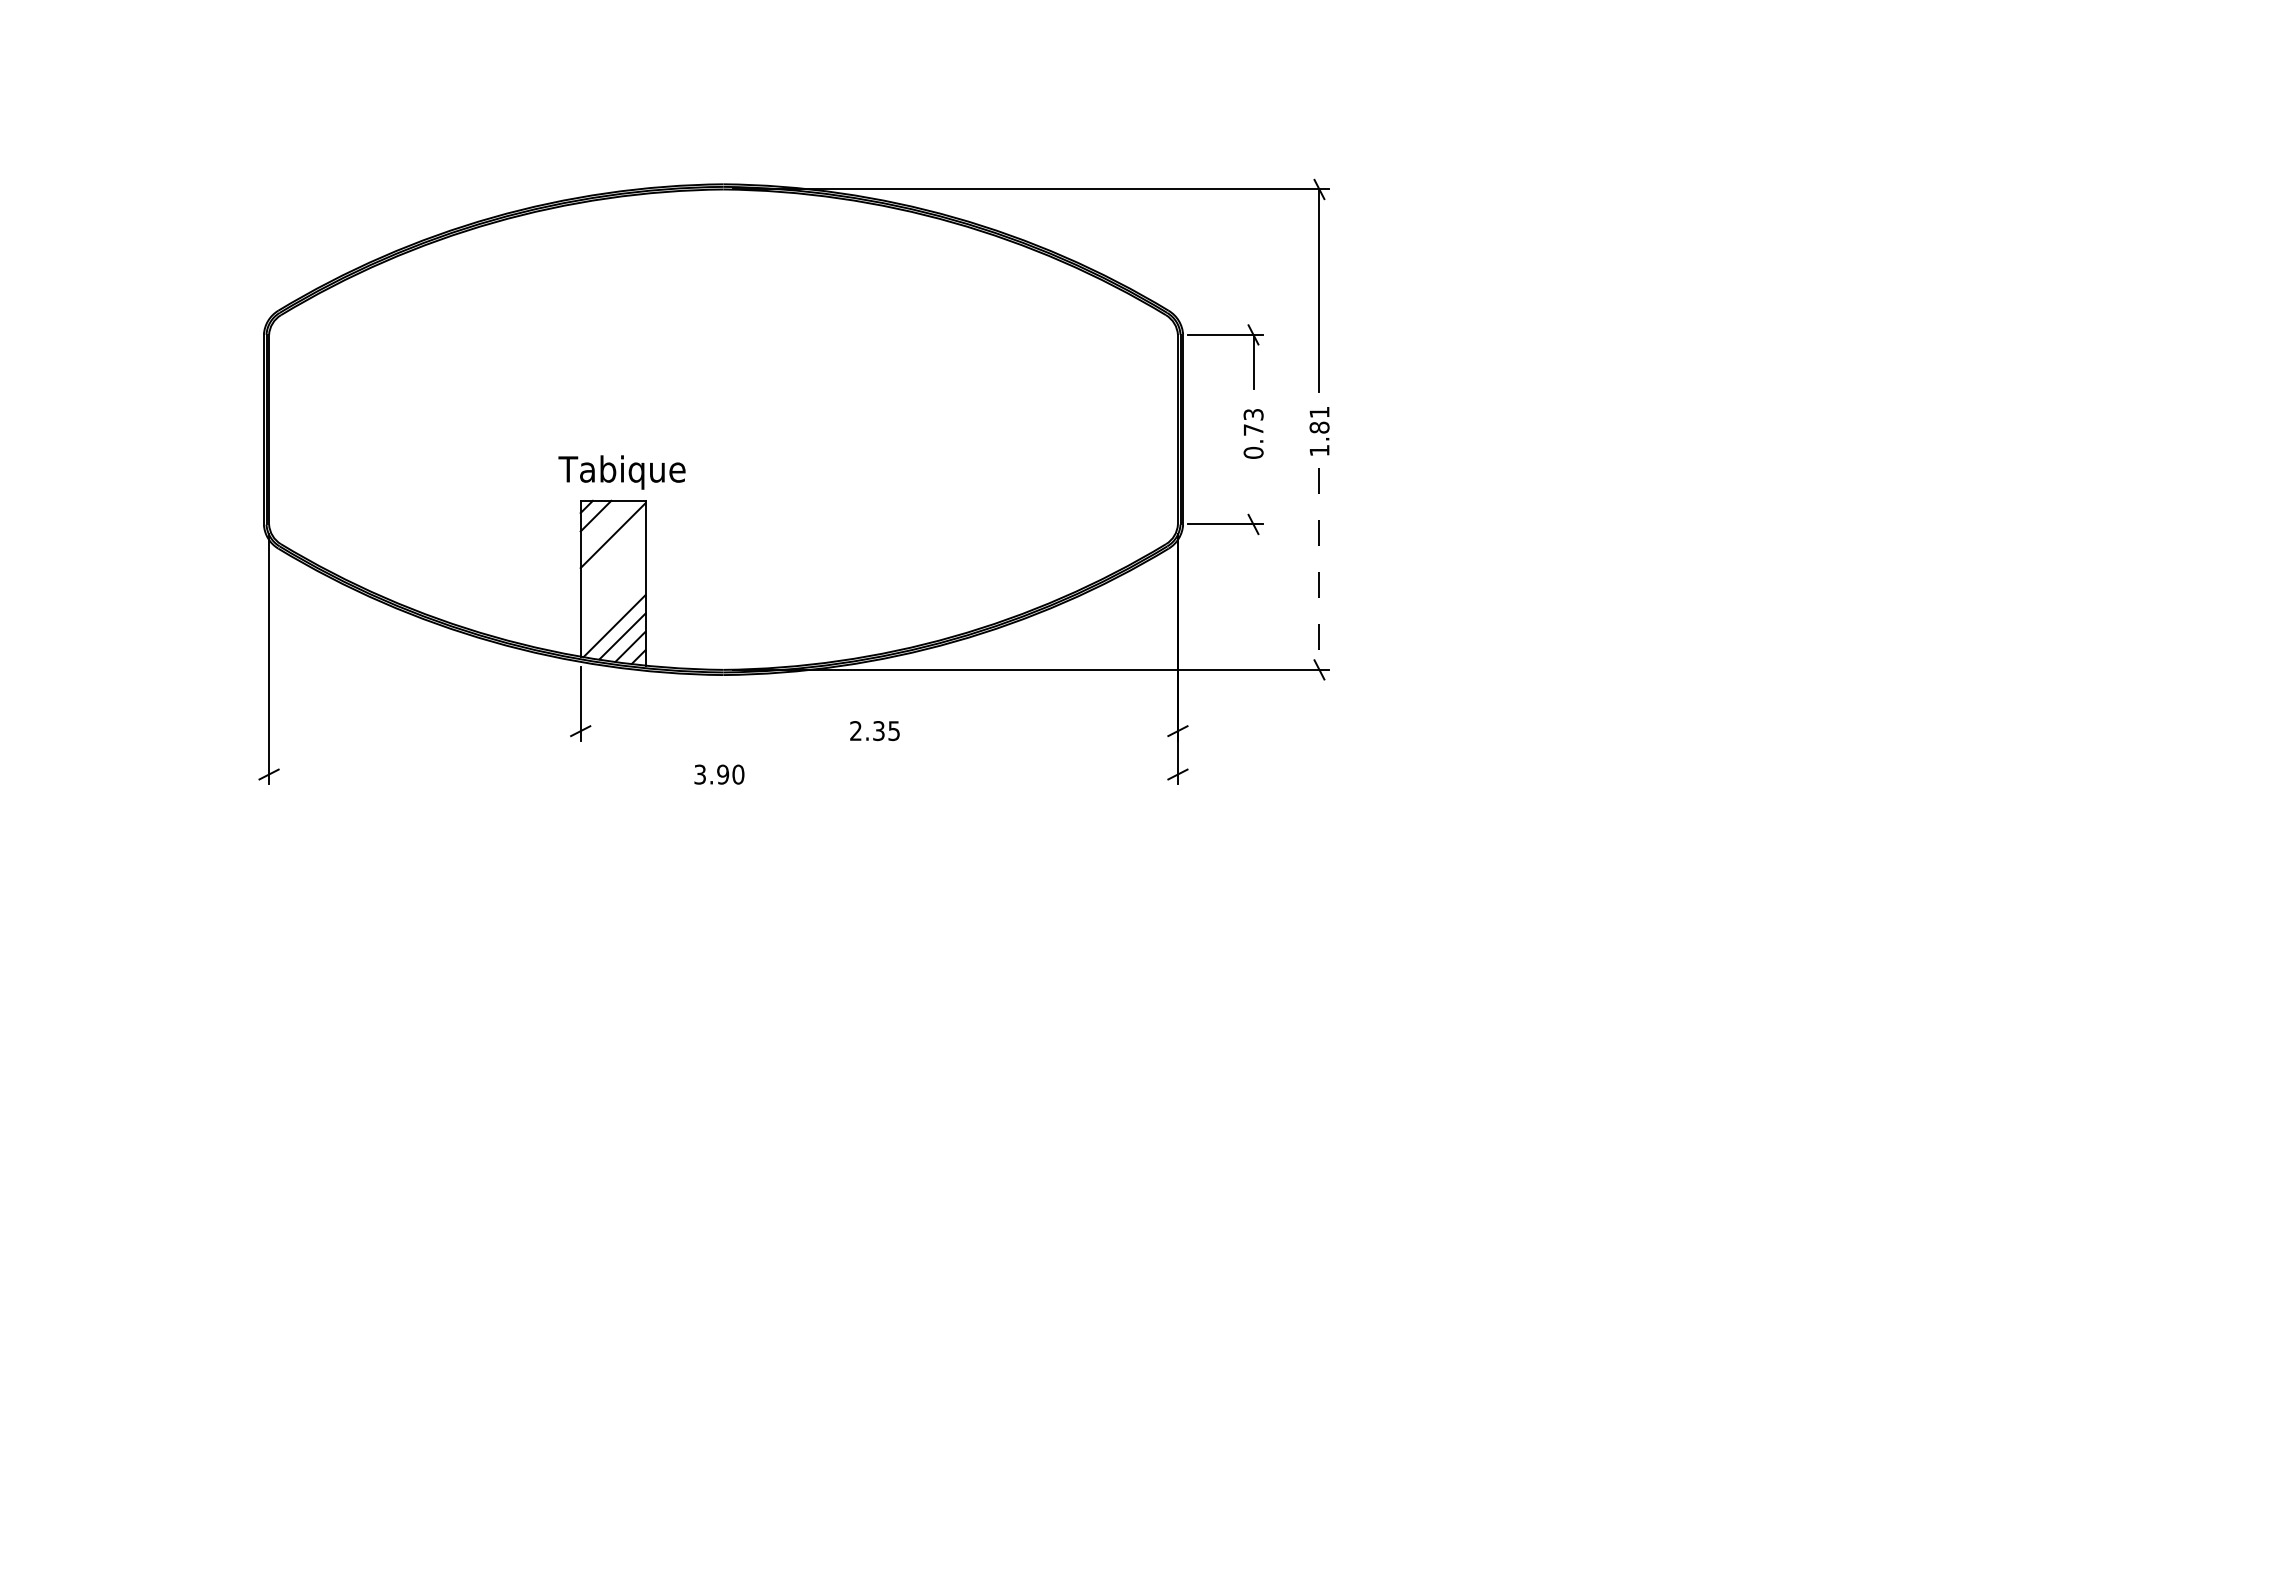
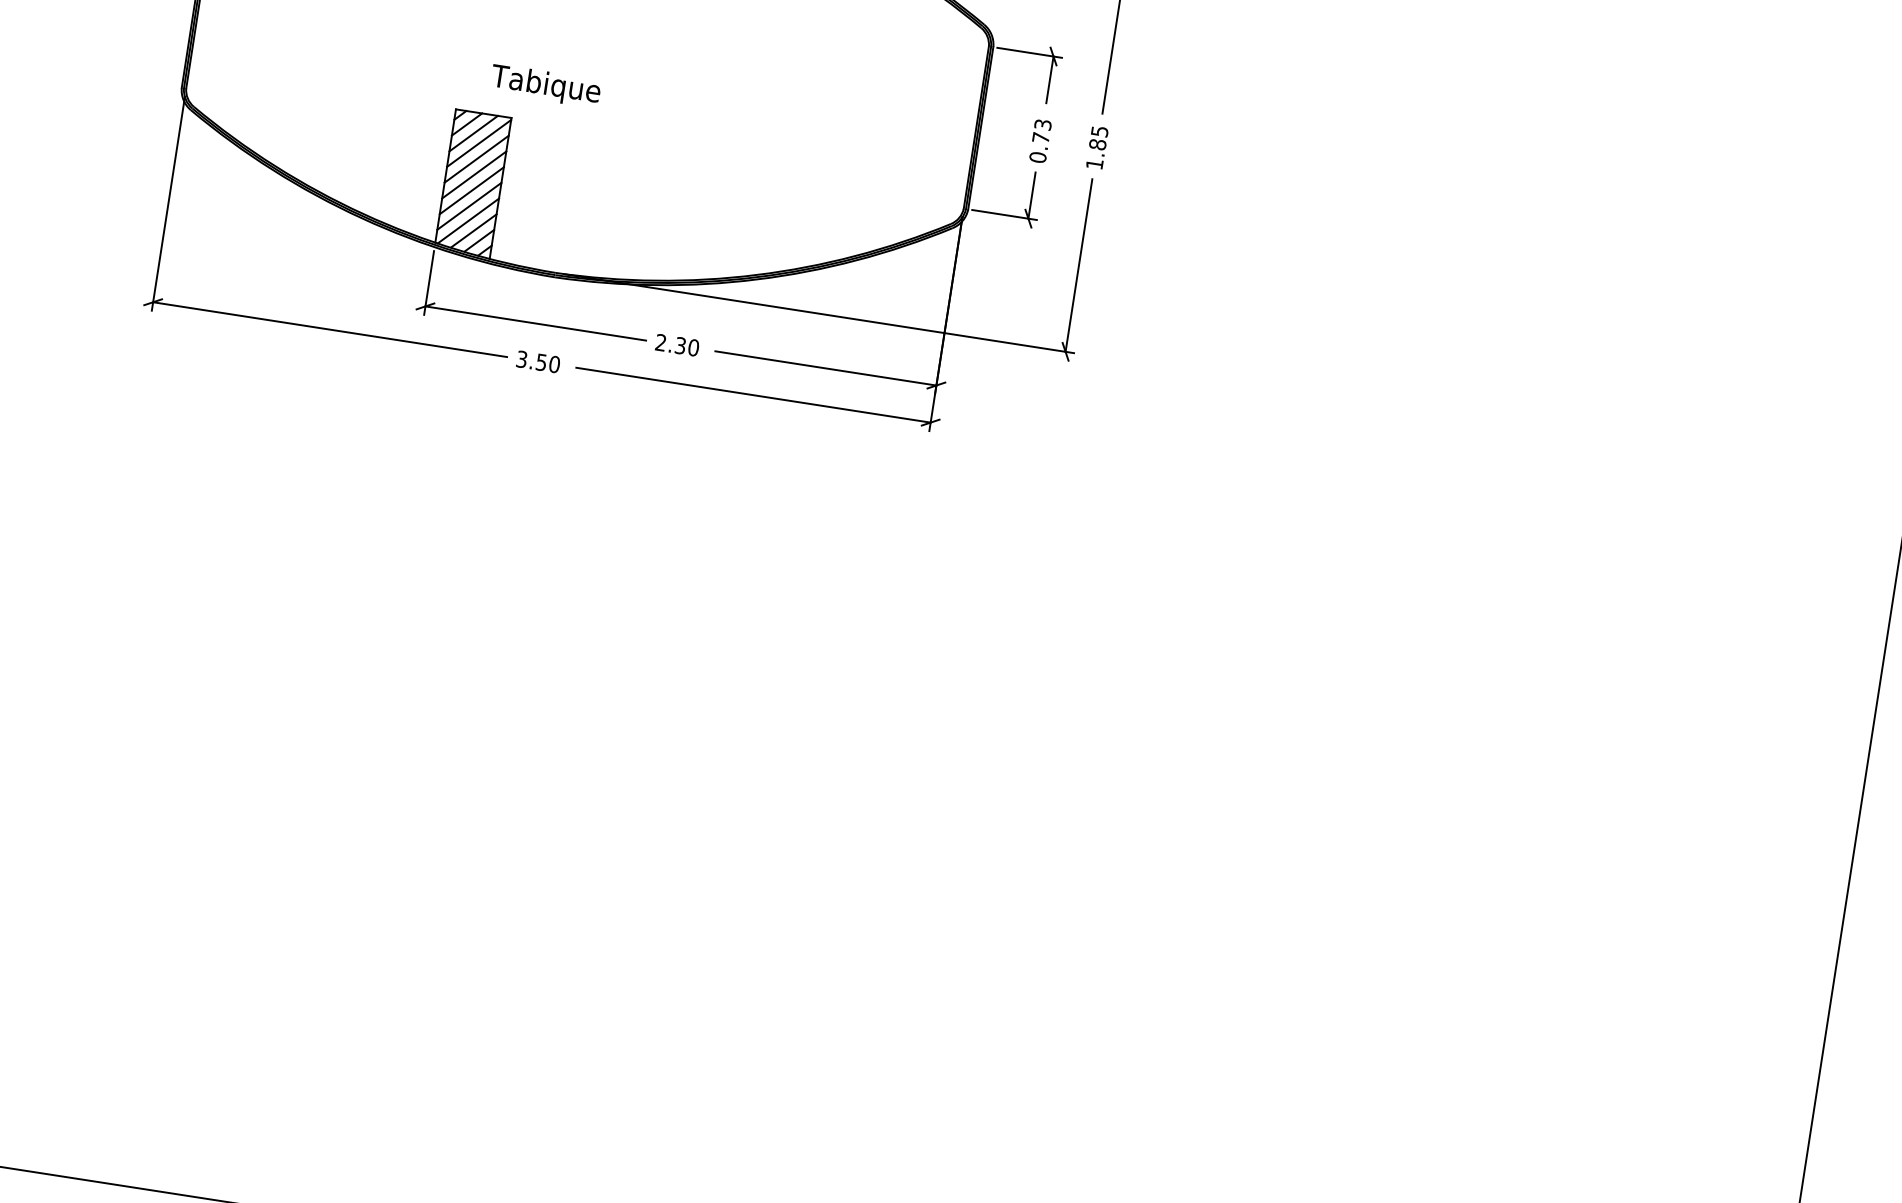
text: (1319, 412) -> (1099, 131), 1.81 -> 1.85
text: (621, 472) -> (545, 86), moved
line: (1253, 497) -> (1032, 195), added
line: (604, 524) -> (473, 132), added
line: (612, 553) -> (476, 158), added
line: (1319, 569) -> (1078, 265), dashed -> solid
line: (612, 572) -> (473, 174), added
line: (612, 590) -> (471, 190), added
line: (612, 608) -> (468, 205), added
line: (709, 731) -> (535, 323), added
text: (894, 731) -> (693, 348), 2.35 -> 2.30
line: (1048, 731) -> (825, 368), added
line: (475, 774) -> (329, 329), added
text: (723, 774) -> (541, 362), 3.90 -> 3.50
line: (970, 774) -> (753, 395), added

